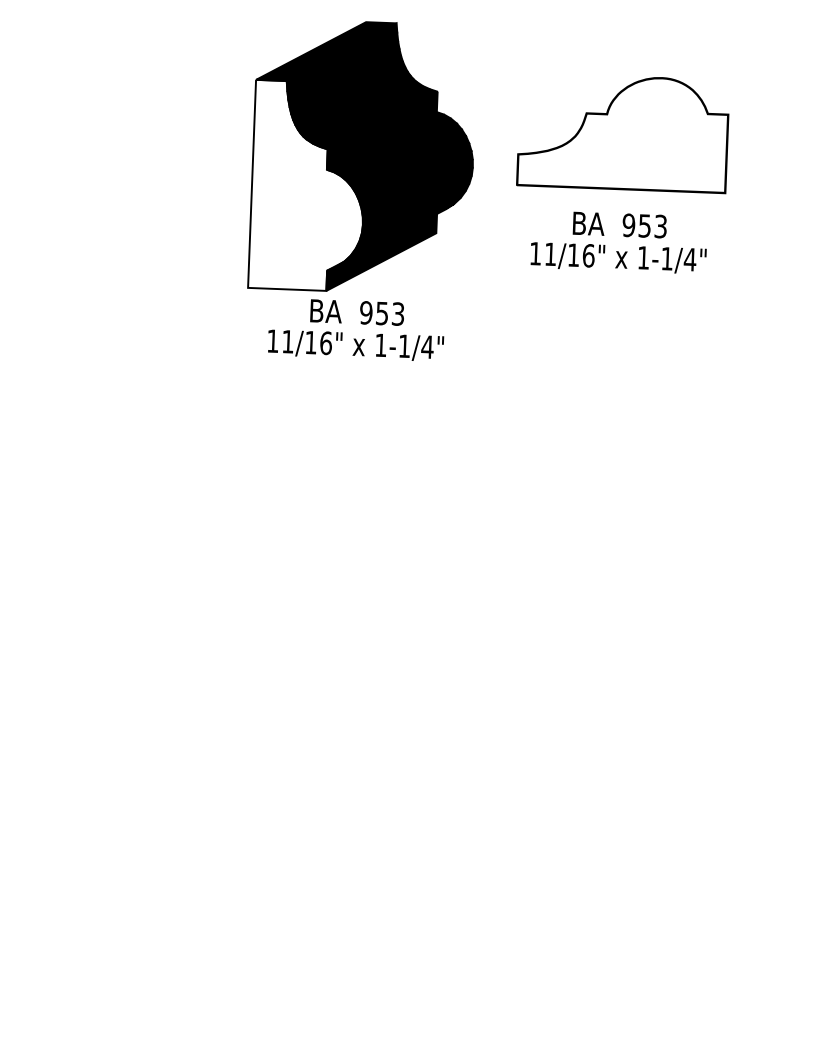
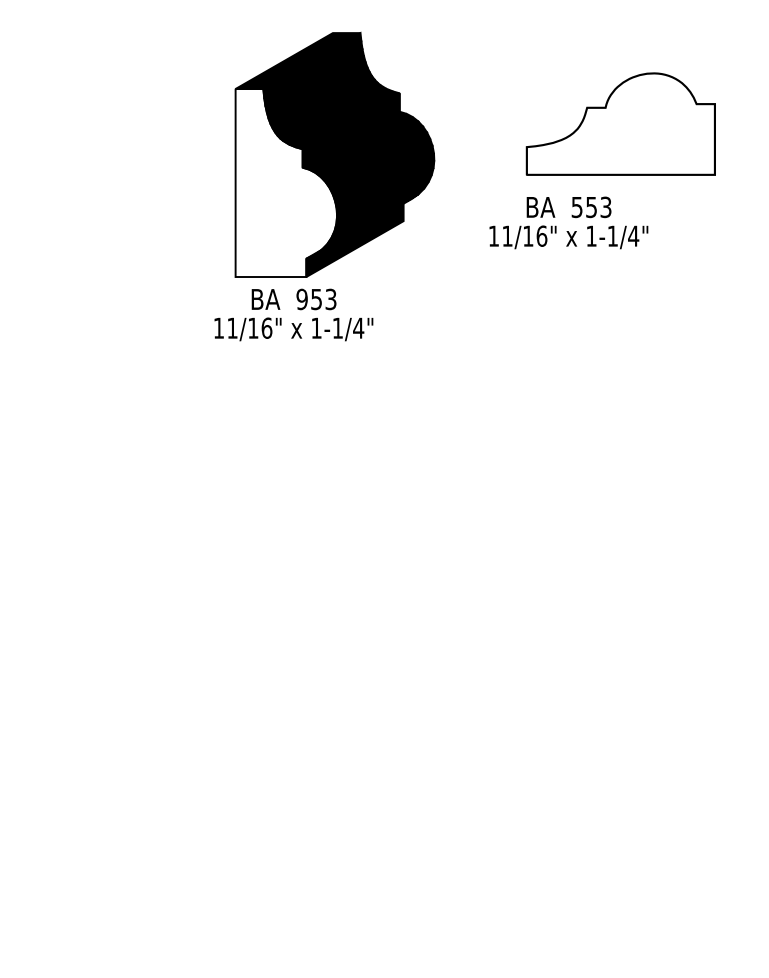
part: (622, 132) -> (620, 123), moved
text: (628, 224) -> (576, 206), 953 -> 553
text: (356, 329) -> (293, 314), moved

